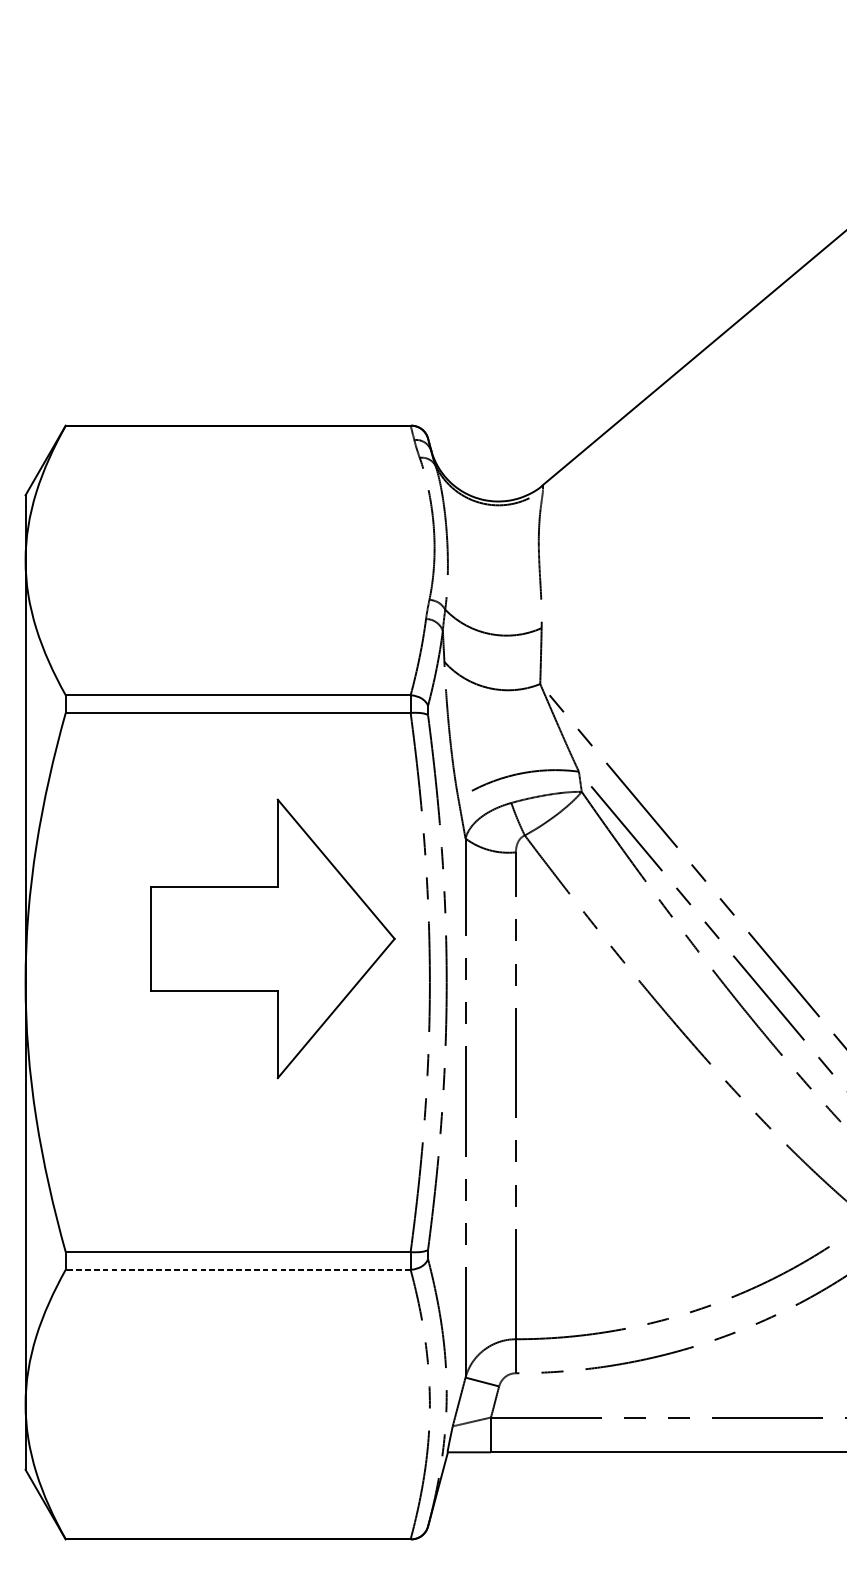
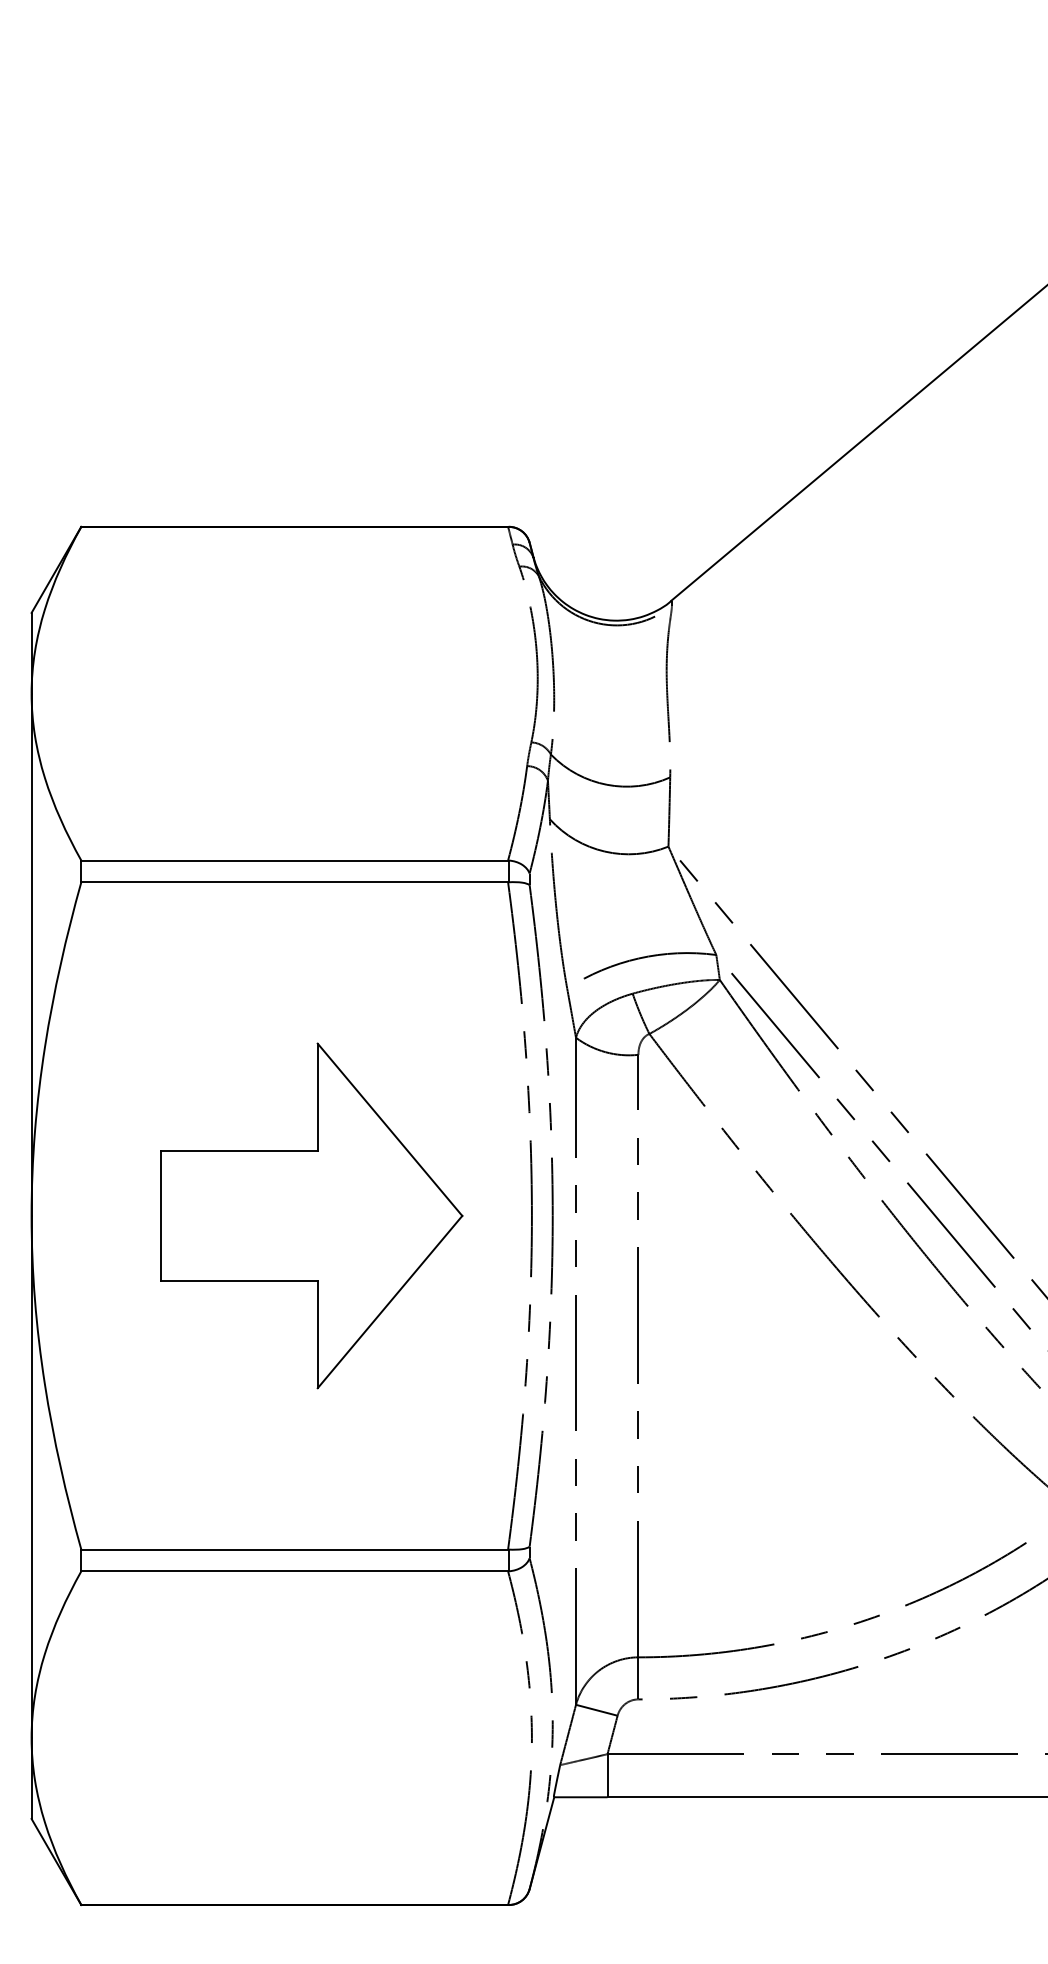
part: (272, 938) -> (311, 1215), moved
line: (238, 1269) -> (294, 1571), dashed -> solid

